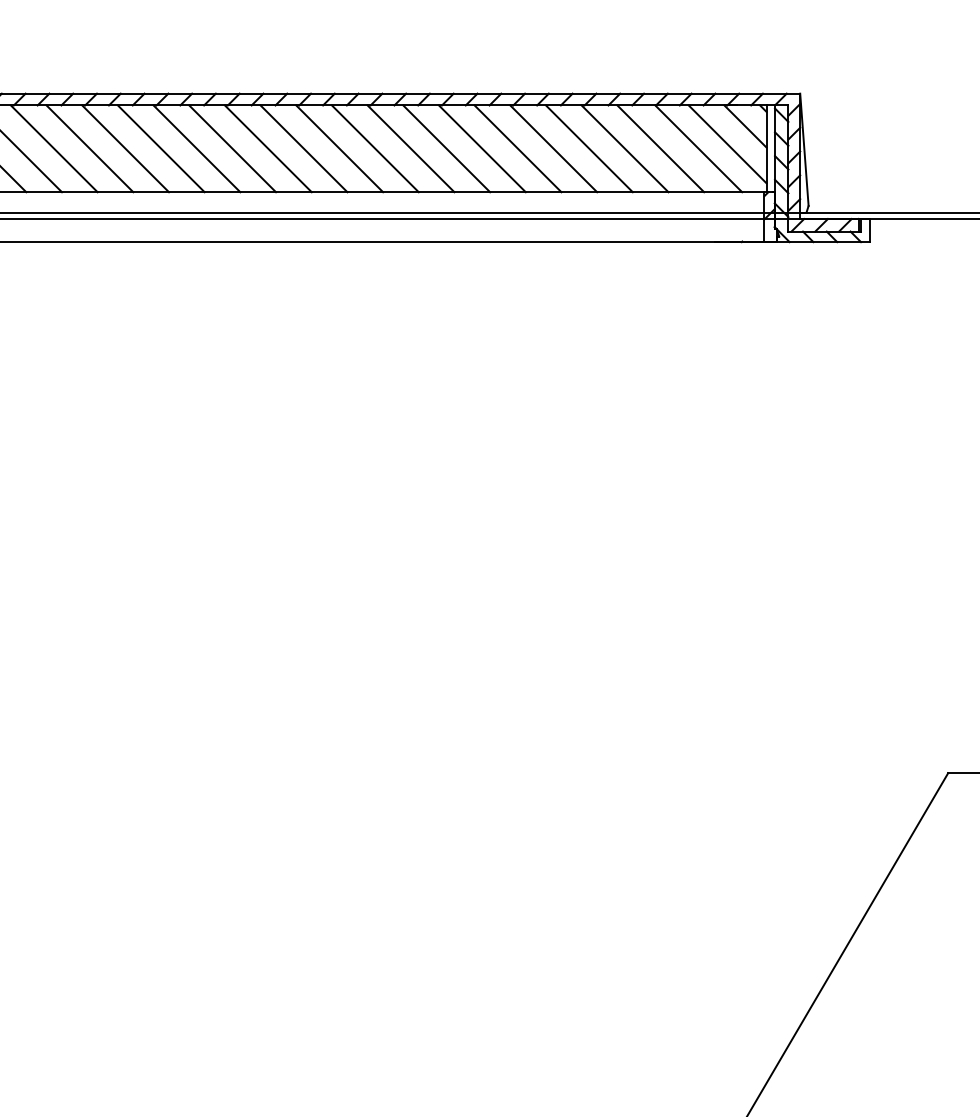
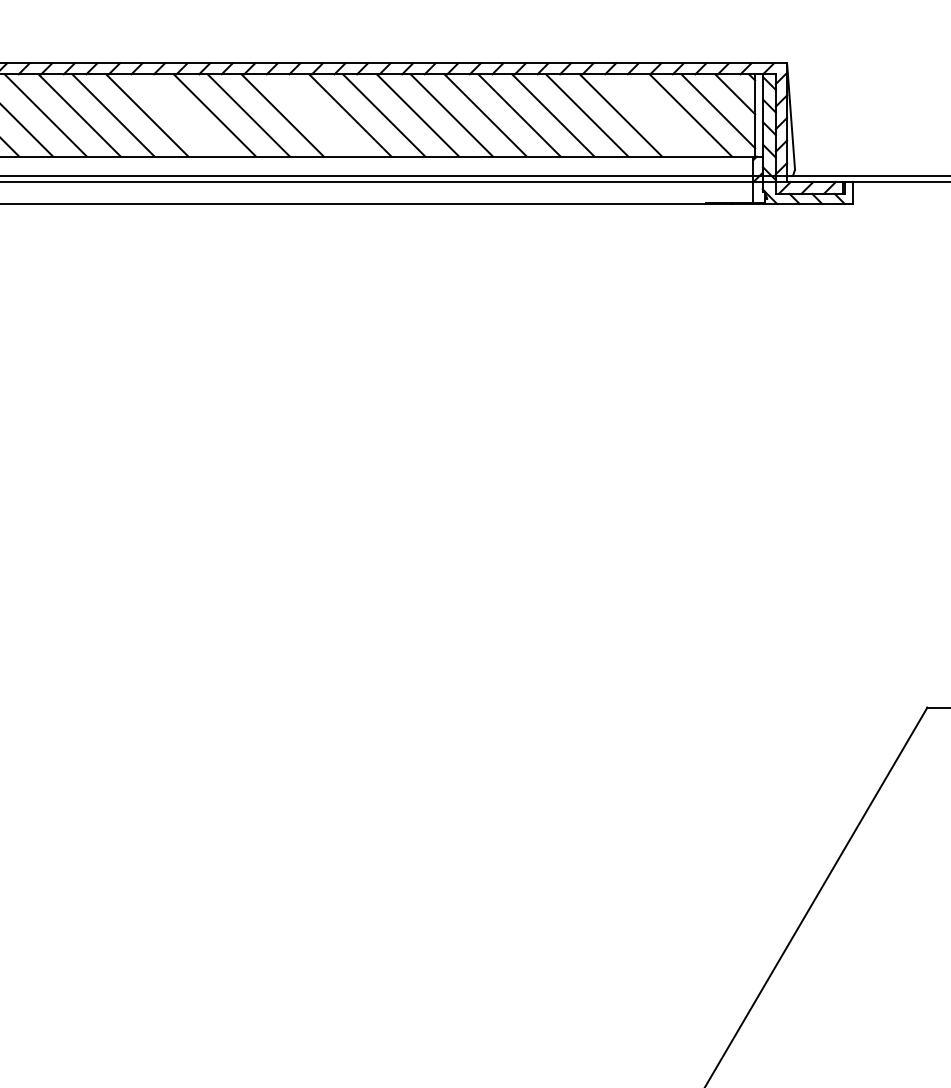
line: (160, 148) -> (180, 115), removed
line: (304, 148) -> (316, 115), removed
line: (660, 148) -> (654, 115), removed

